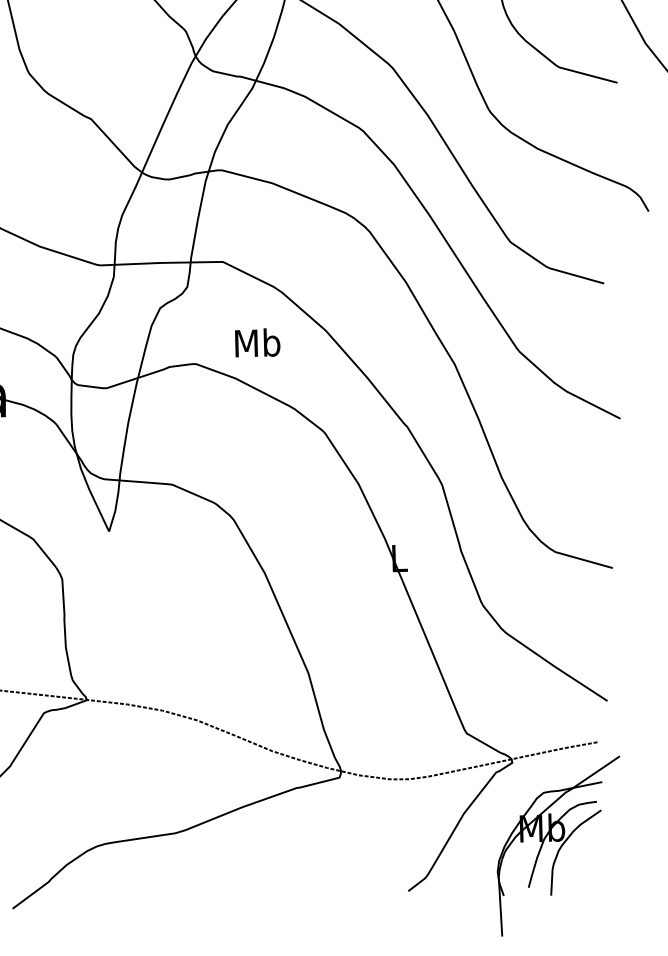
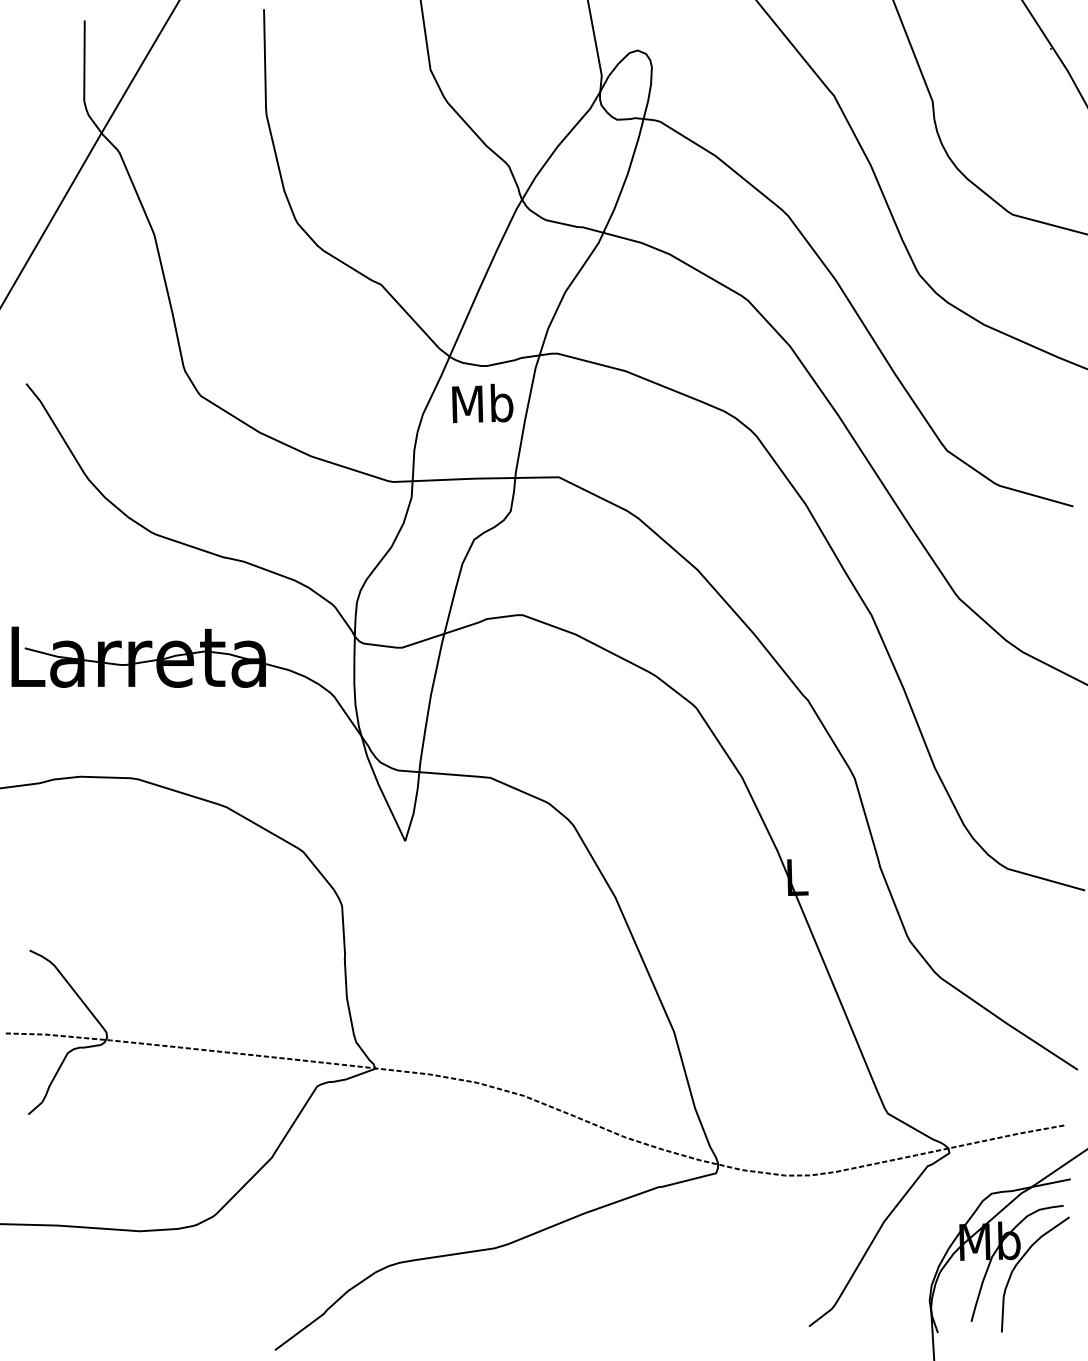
text: (257, 342) -> (482, 403), moved

